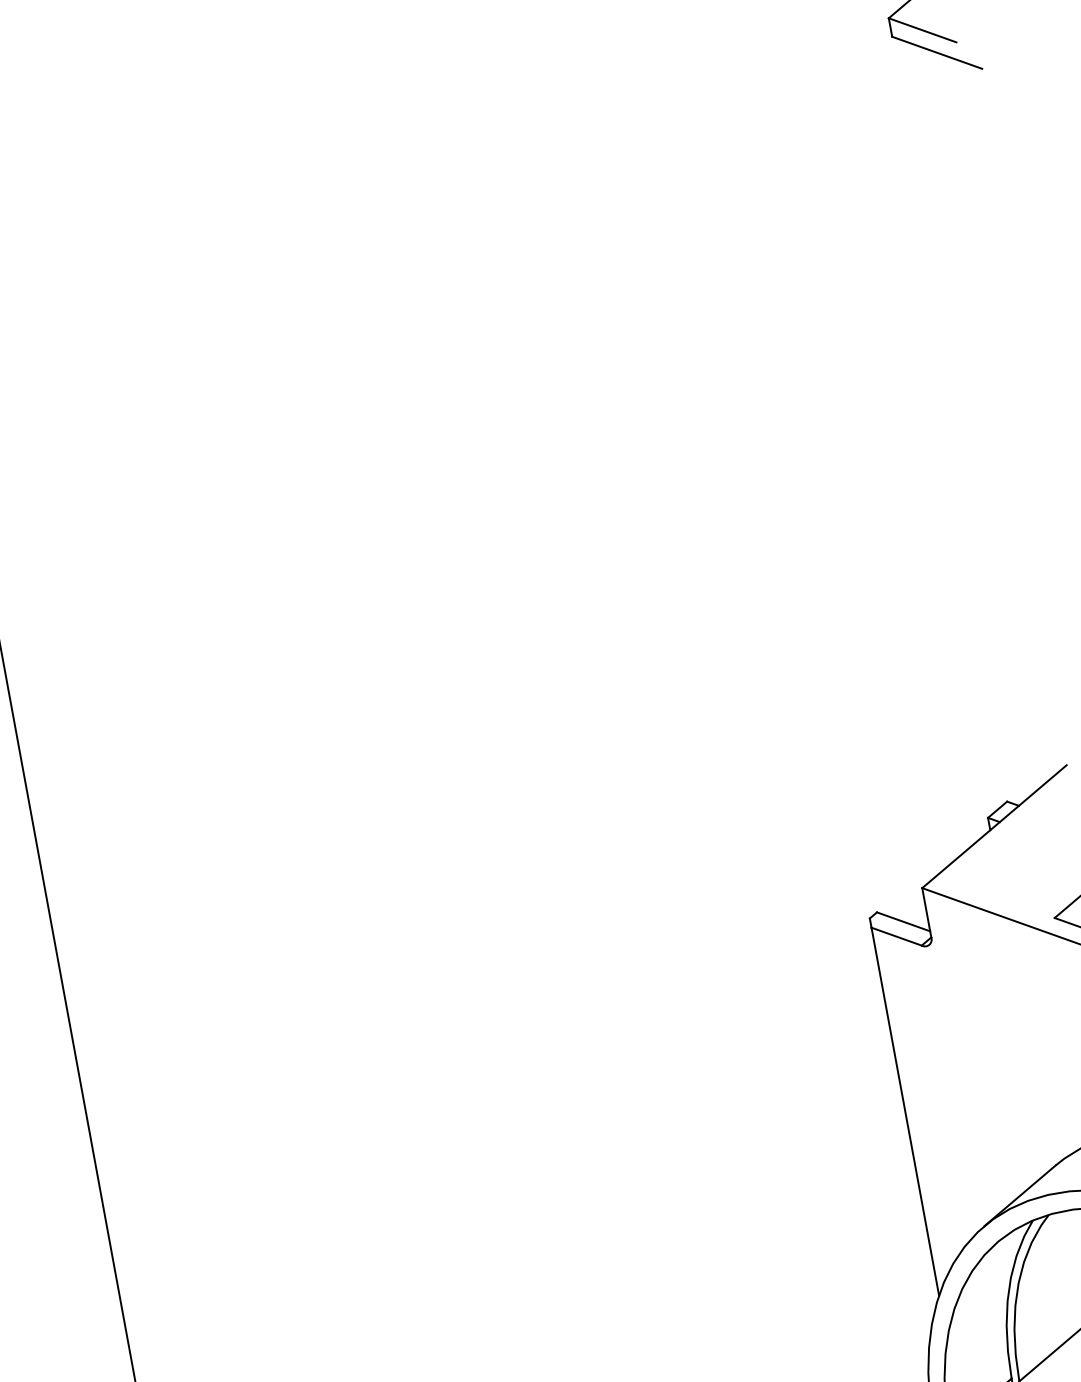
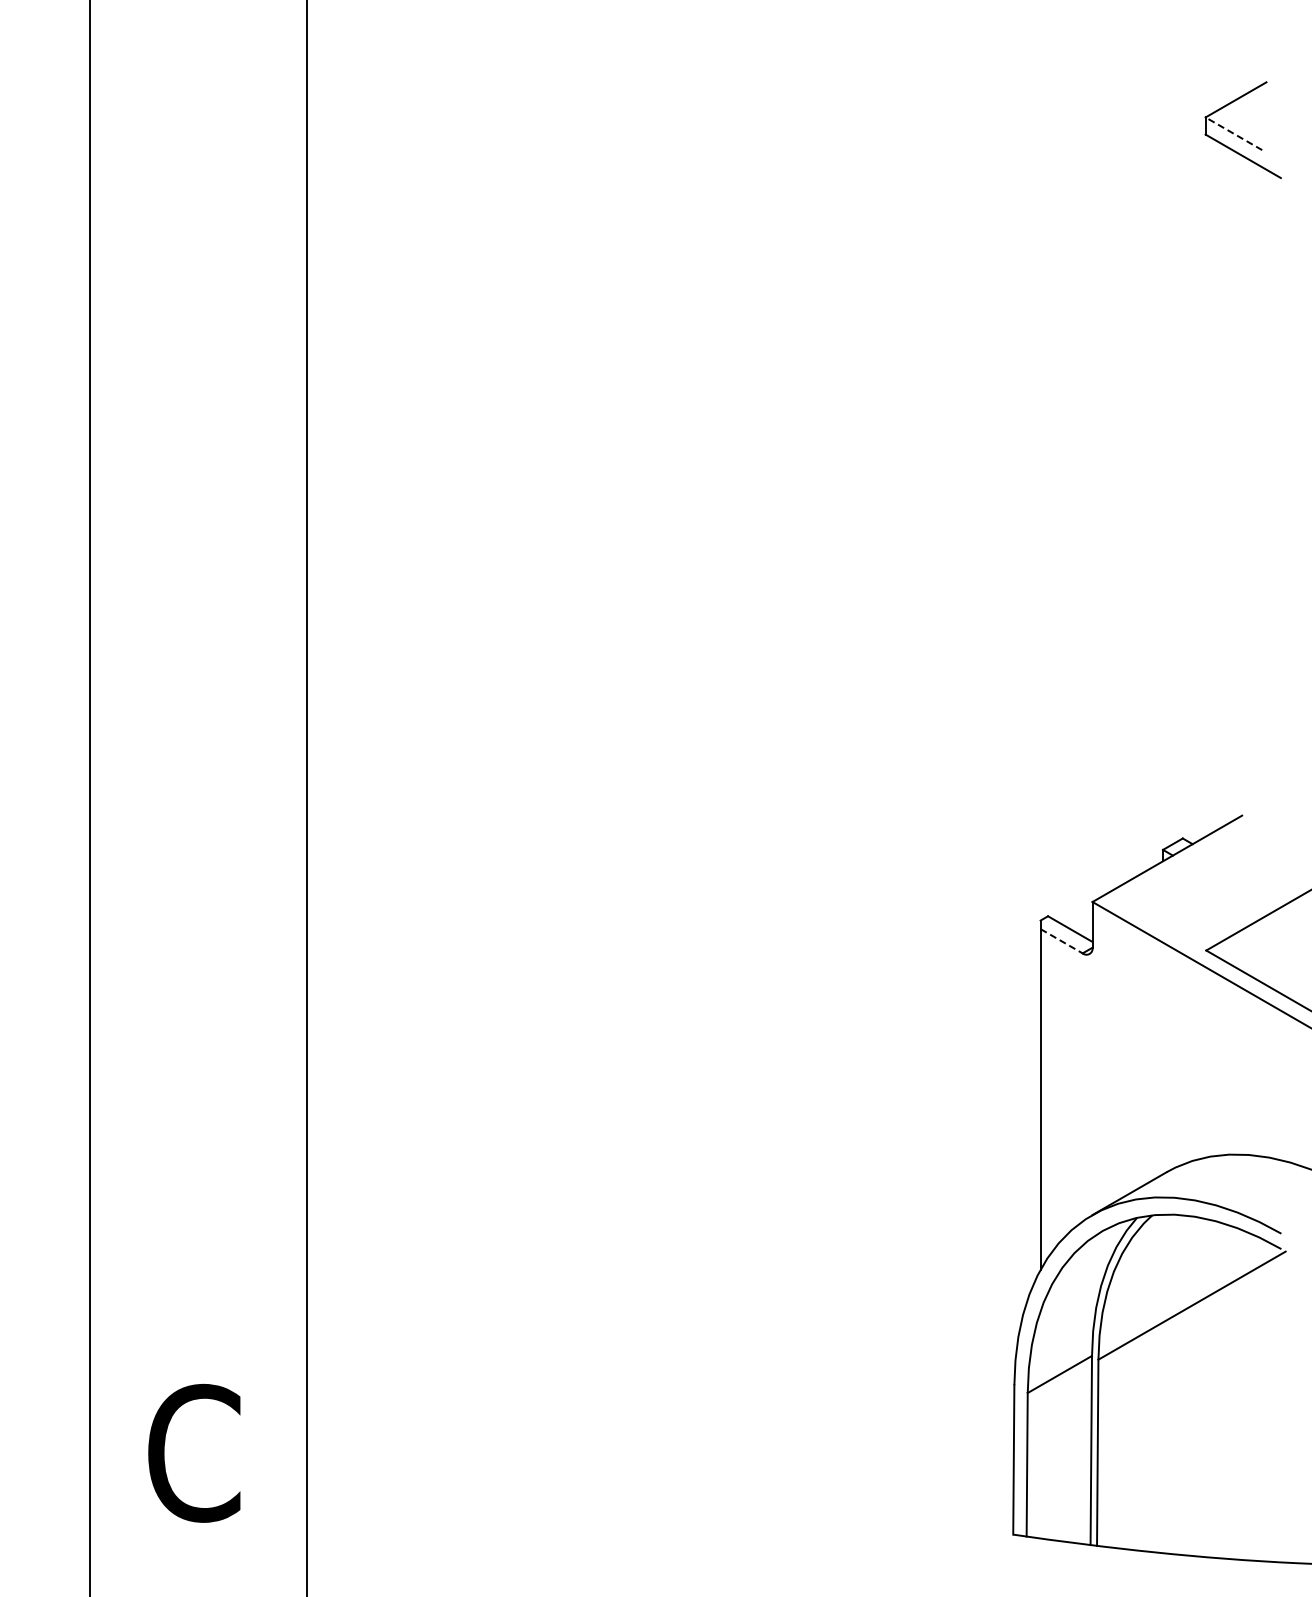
line: (922, 30) -> (1233, 133), solid -> dashed
line: (897, 936) -> (1062, 941), solid -> dashed

